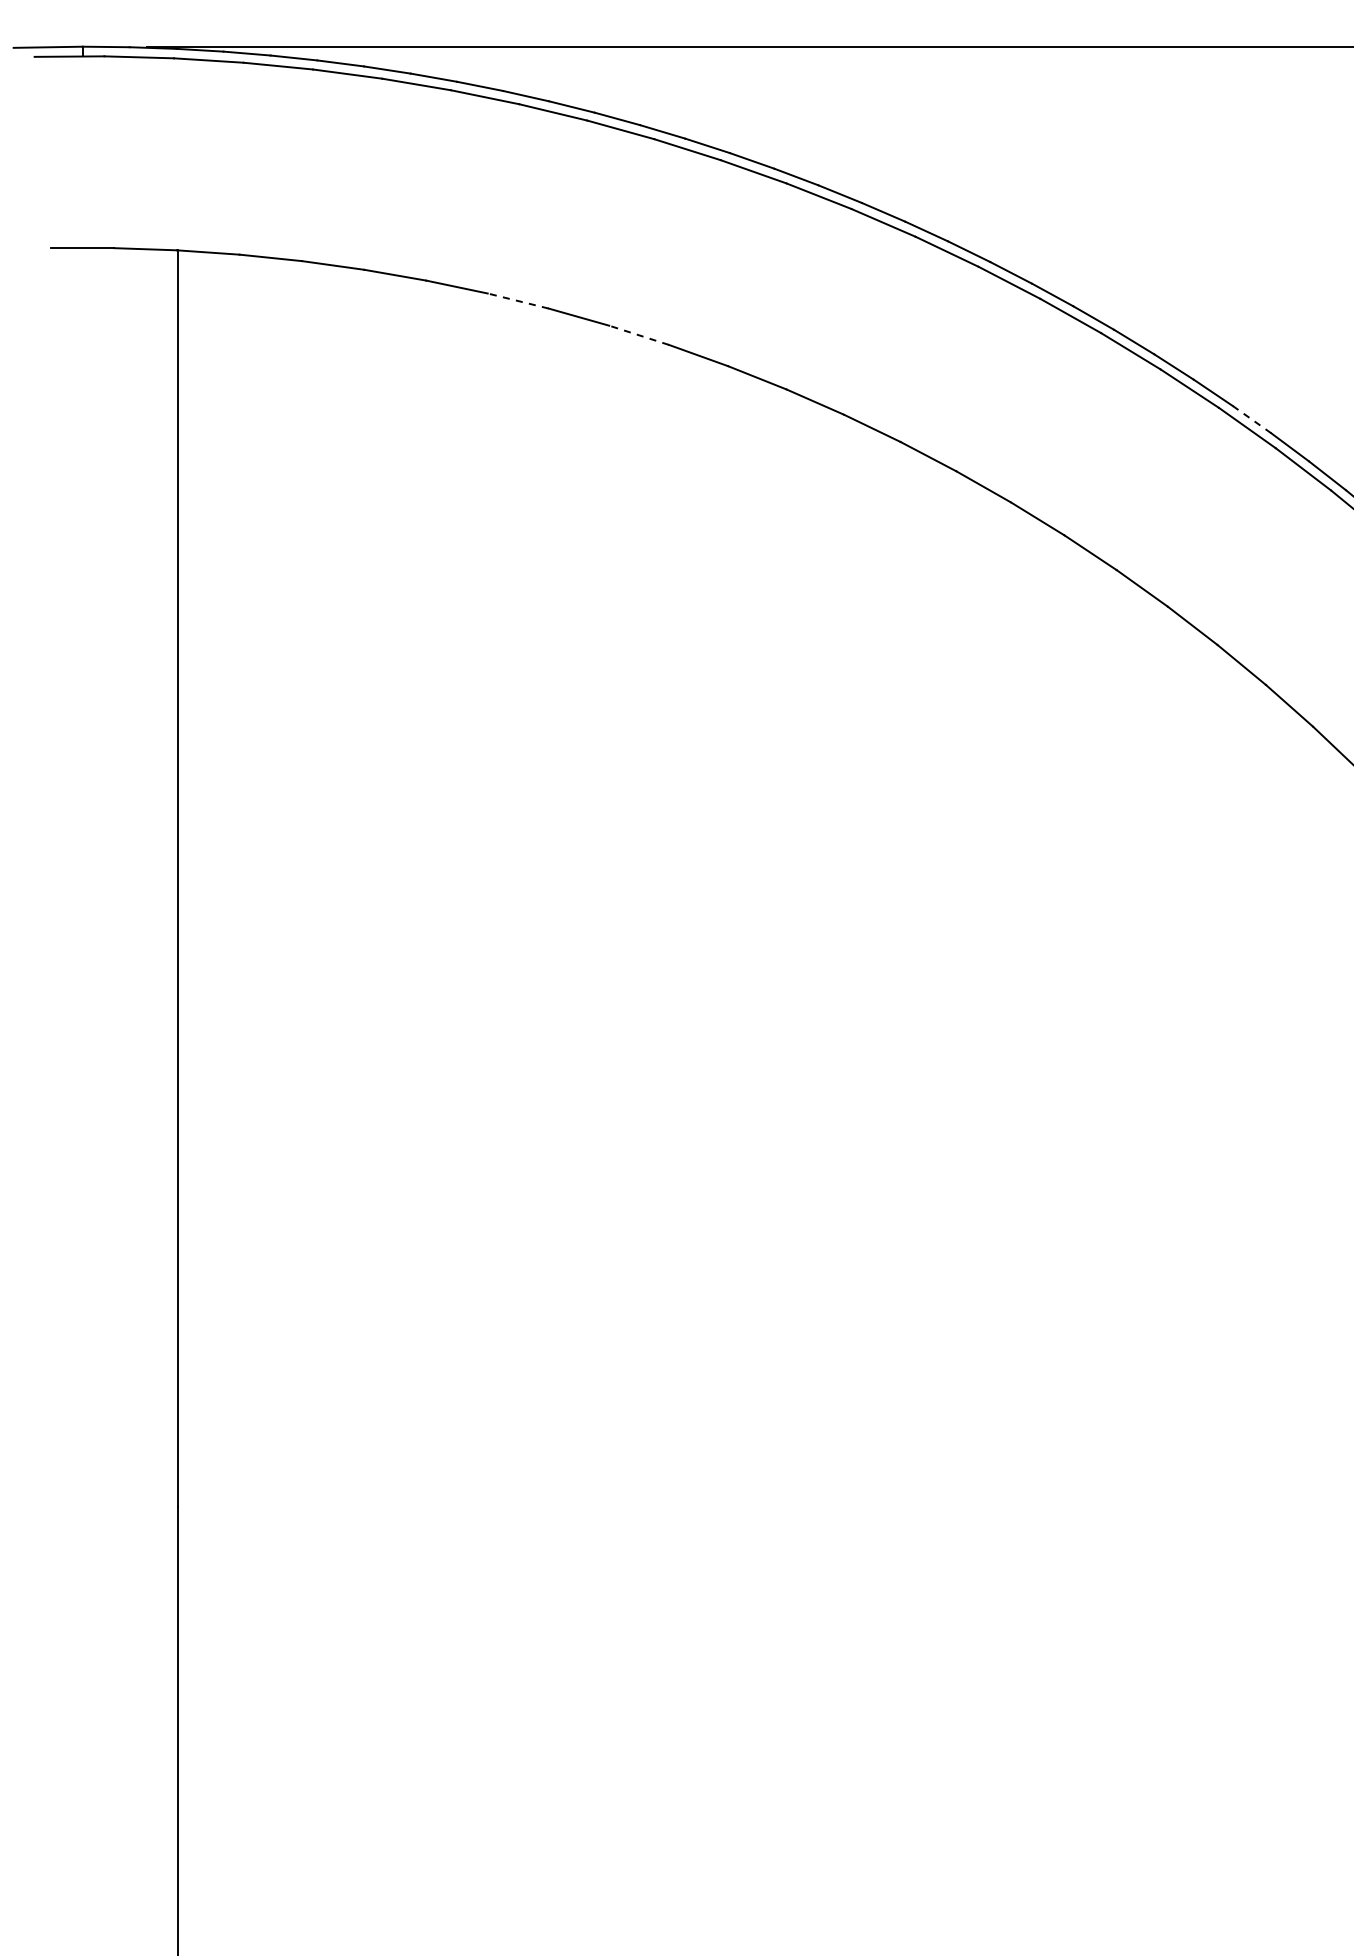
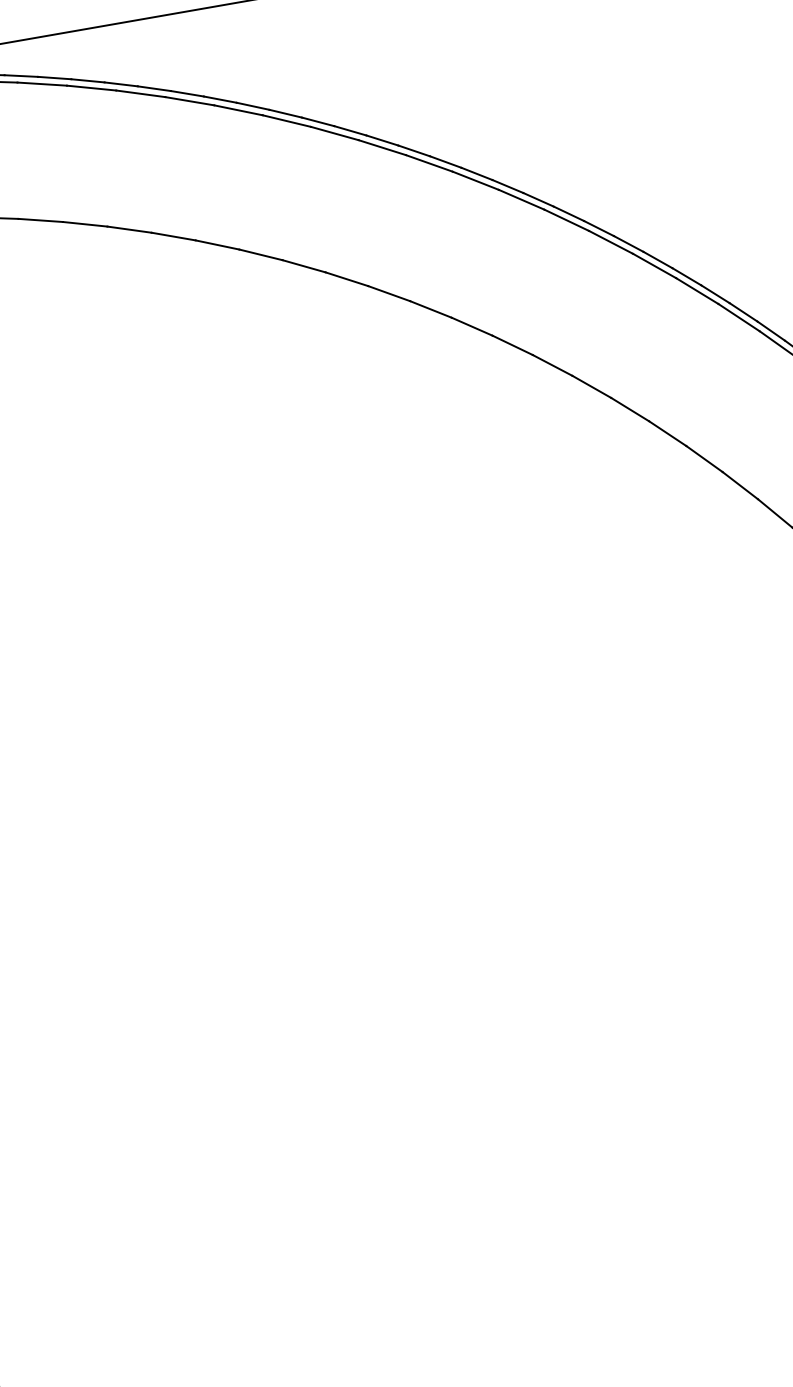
line: (517, 300) -> (40, 220), dashed -> solid
line: (638, 335) -> (129, 229), dashed -> solid
line: (1252, 419) -> (569, 213), dashed -> solid

